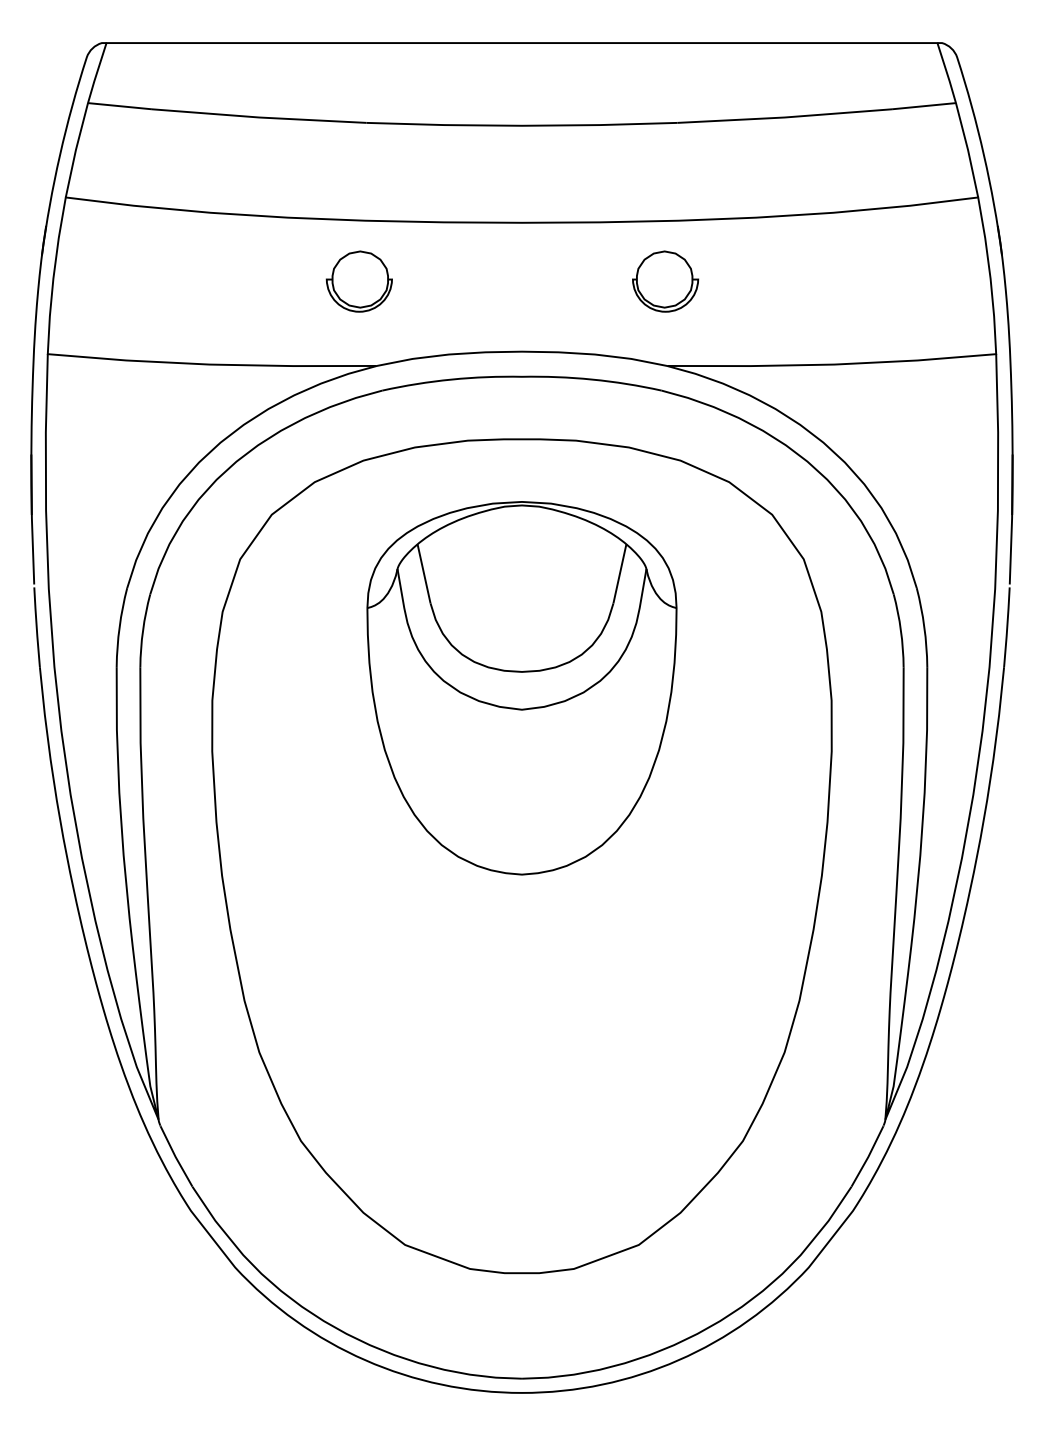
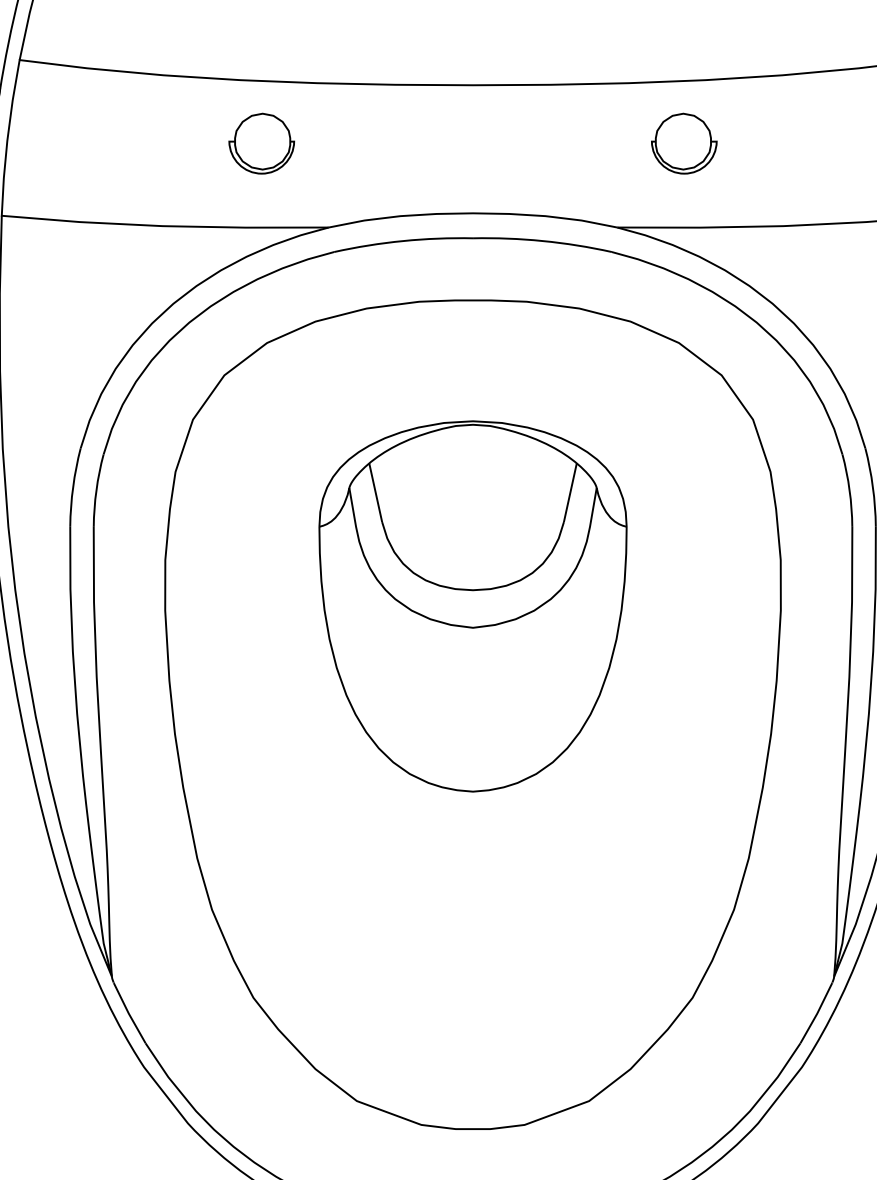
part: (358, 281) -> (260, 143), moved
part: (665, 281) -> (684, 143), moved
part: (521, 688) -> (472, 606), moved

